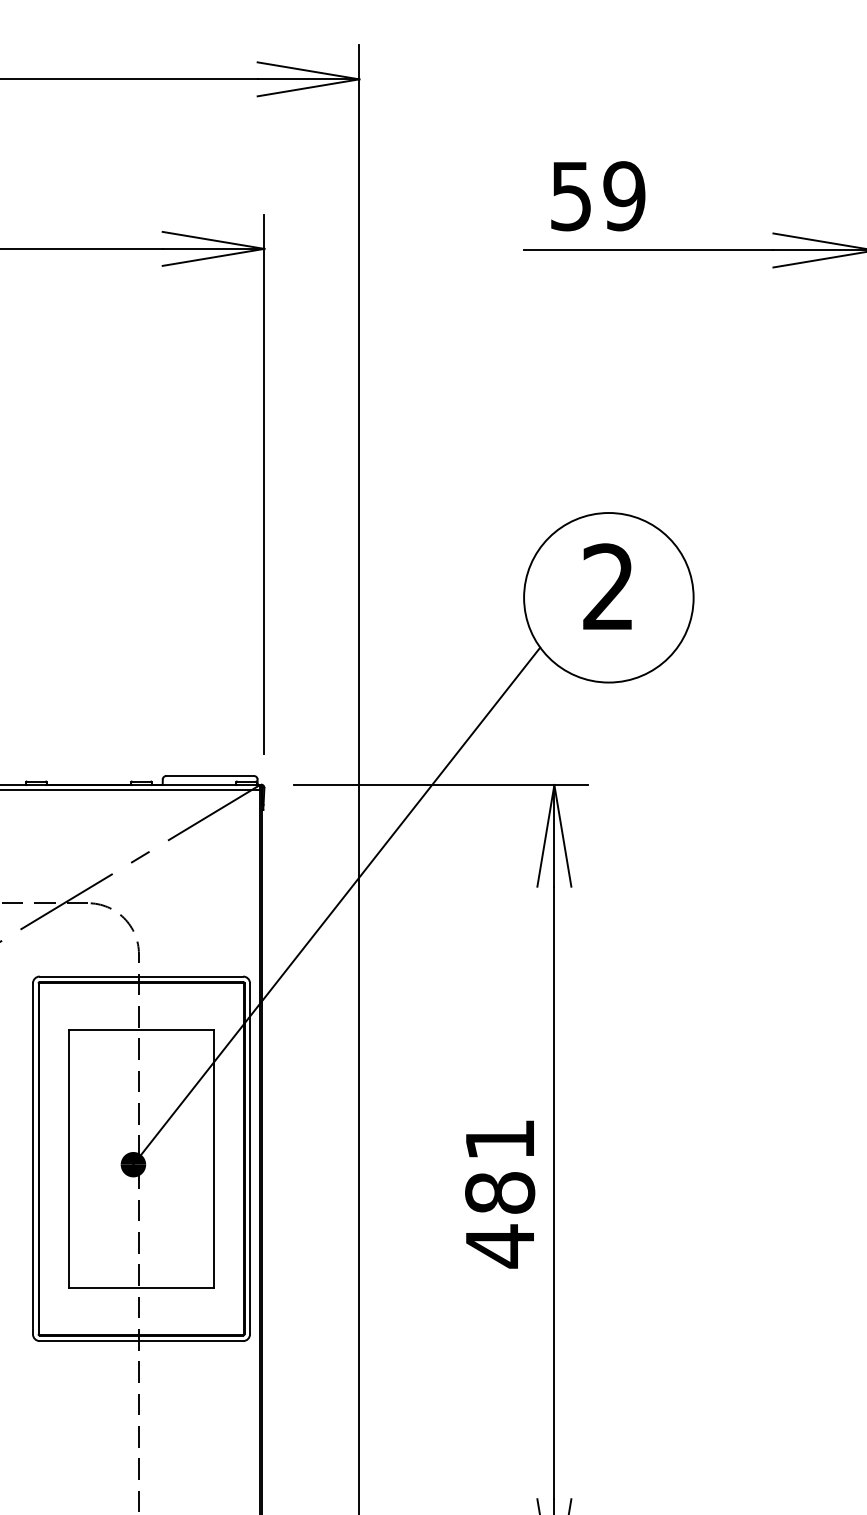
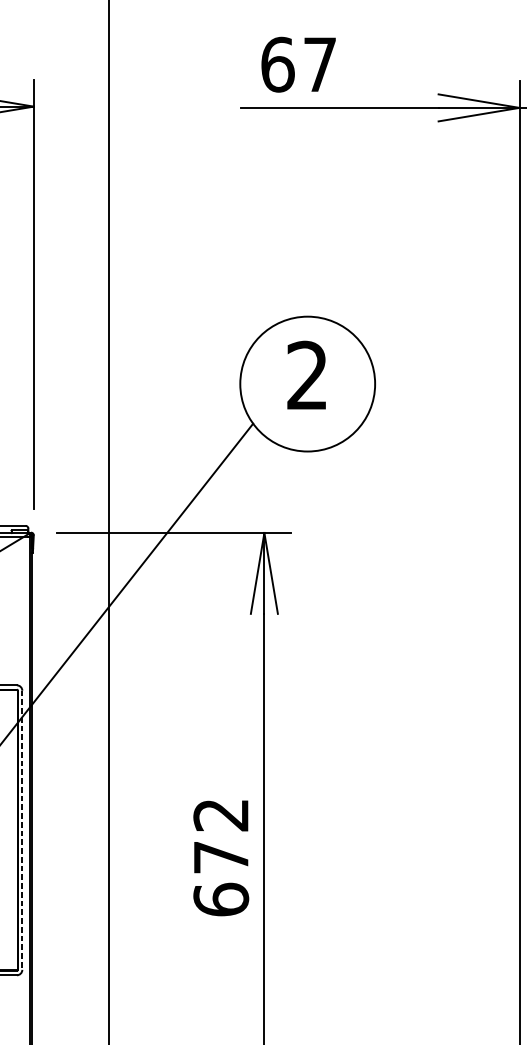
text: (597, 196) -> (298, 64), 59 -> 67
line: (250, 1159) -> (22, 830), solid -> dashed
text: (500, 1194) -> (221, 858), 481 -> 672

